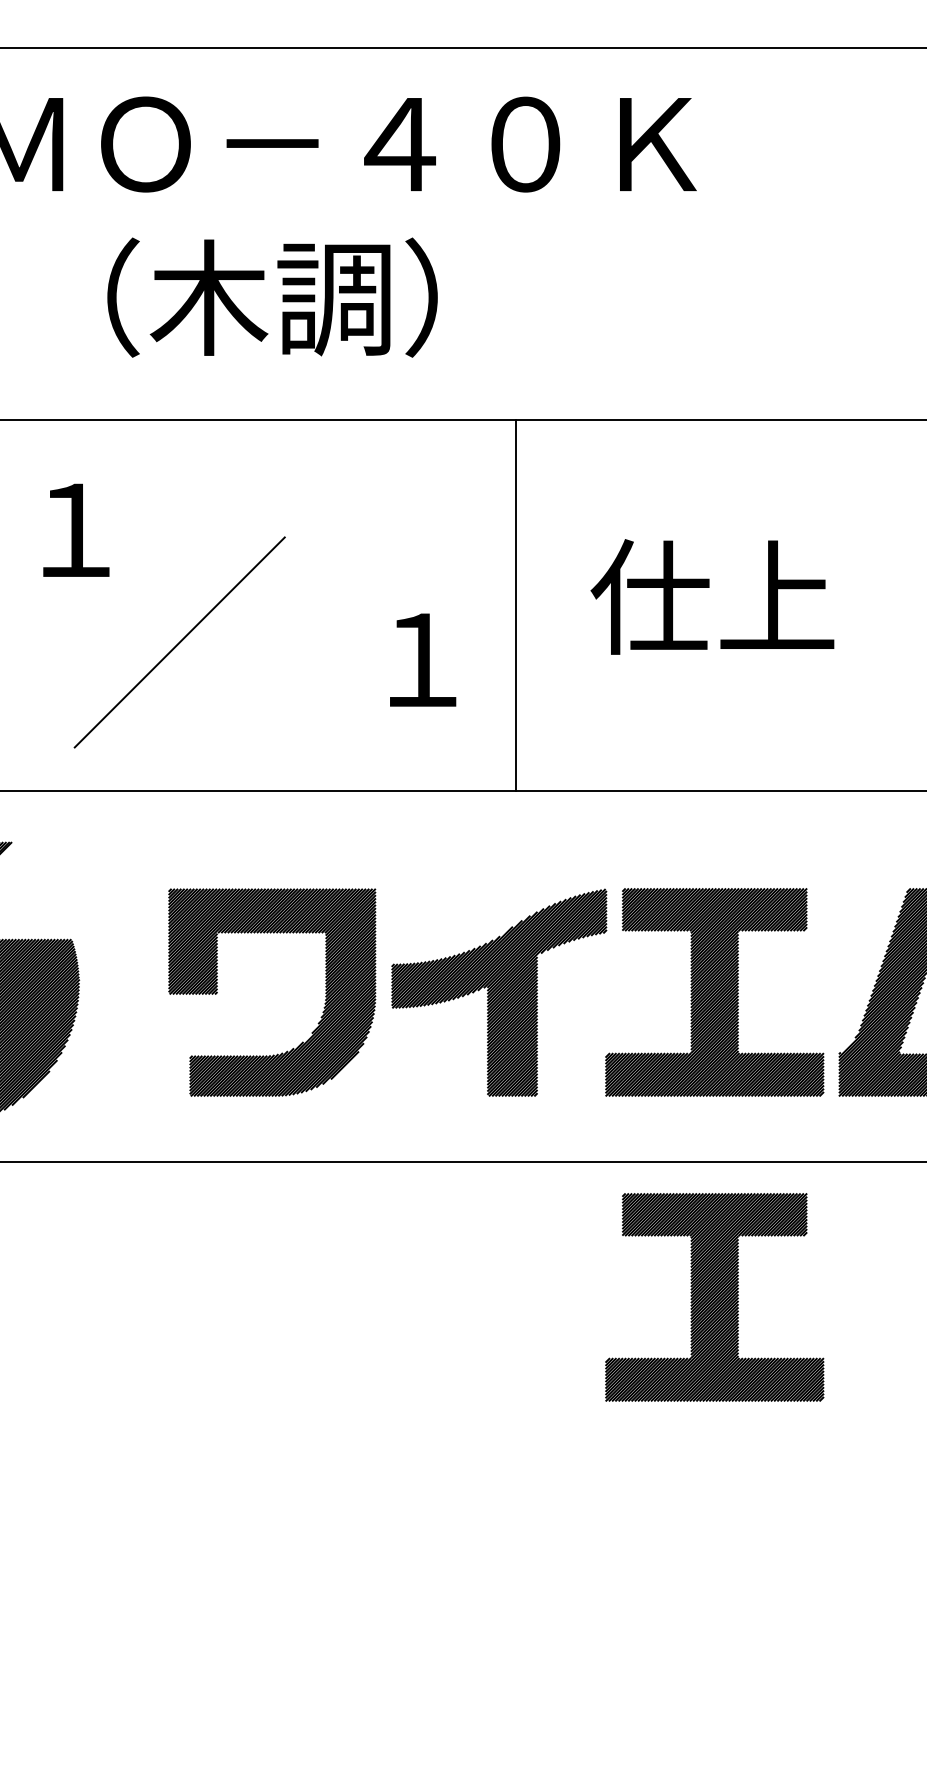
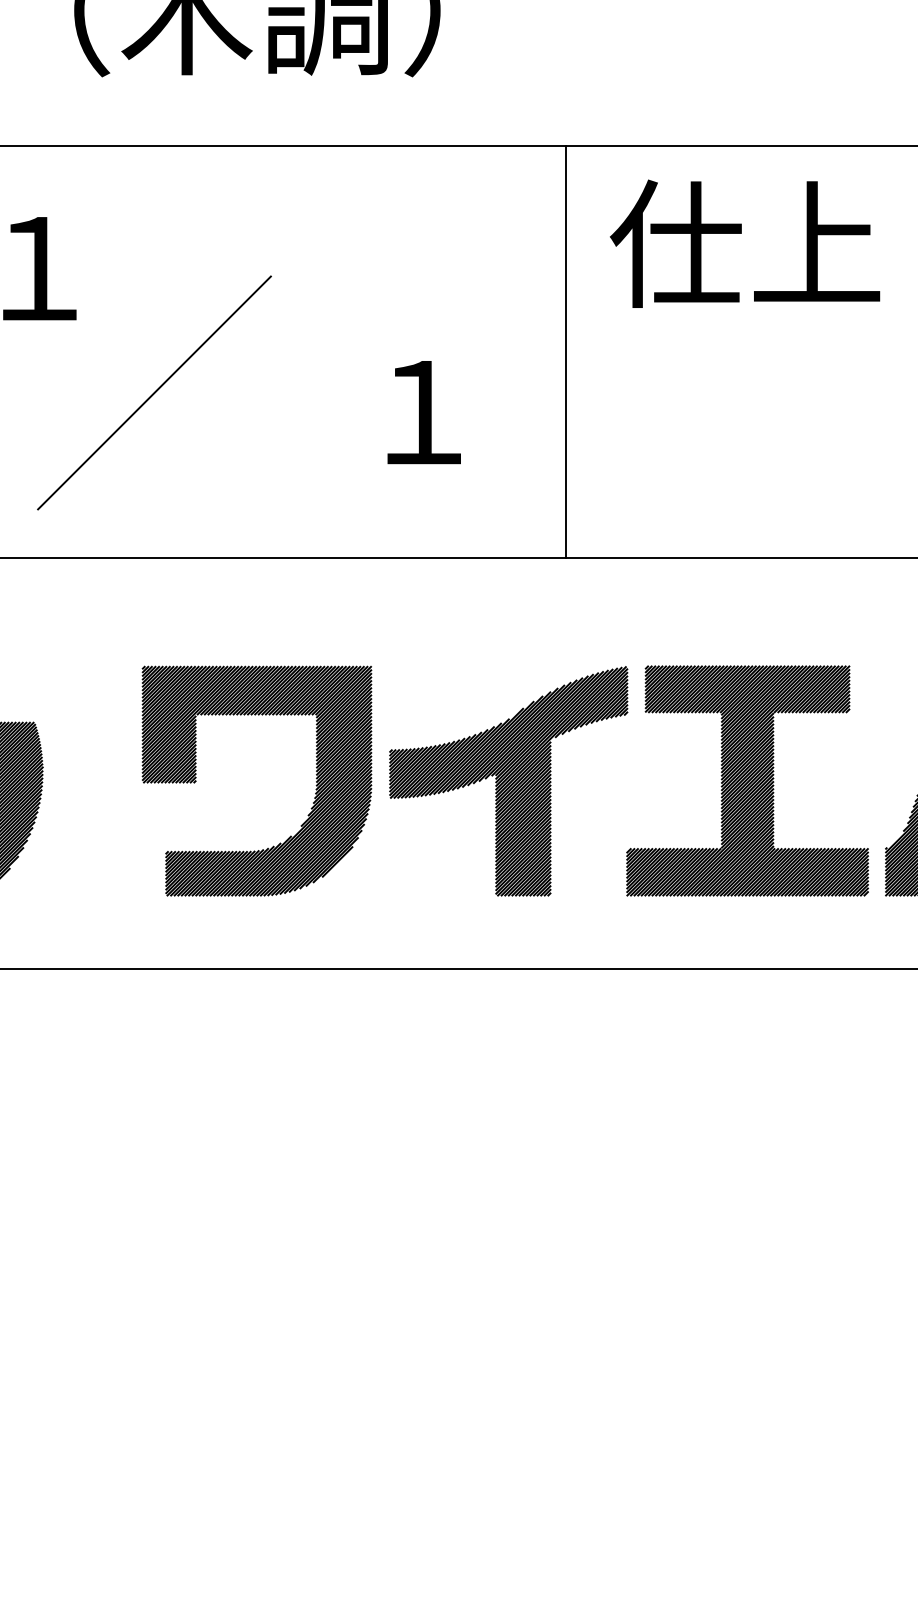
text: (712, 596) -> (745, 243), moved
line: (516, 604) -> (566, 350), moved
part: (714, 1297) -> (747, 1119), removed

